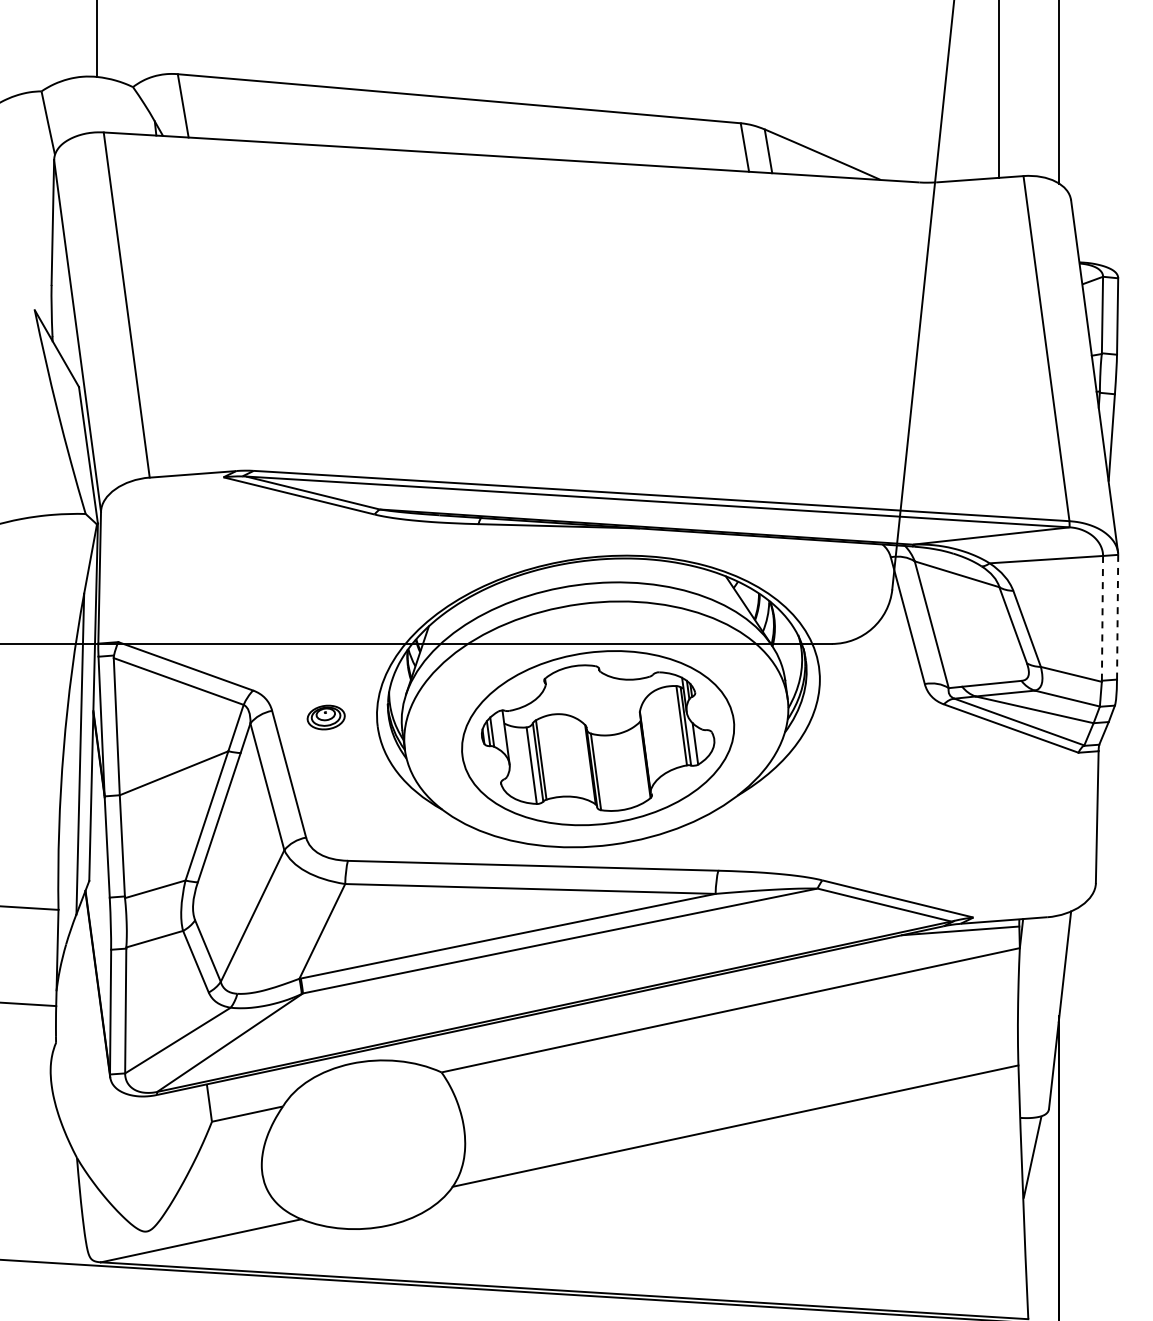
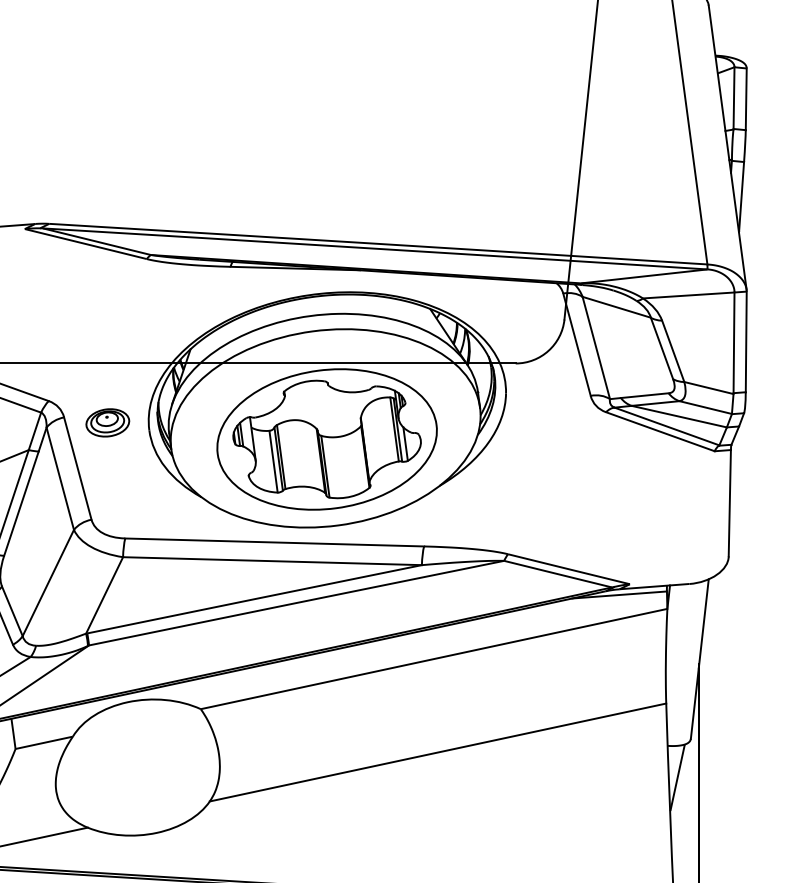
line: (1117, 616) -> (746, 341), dashed -> solid
line: (1102, 618) -> (734, 342), dashed -> solid
part: (325, 717) -> (107, 422), size x1.43

